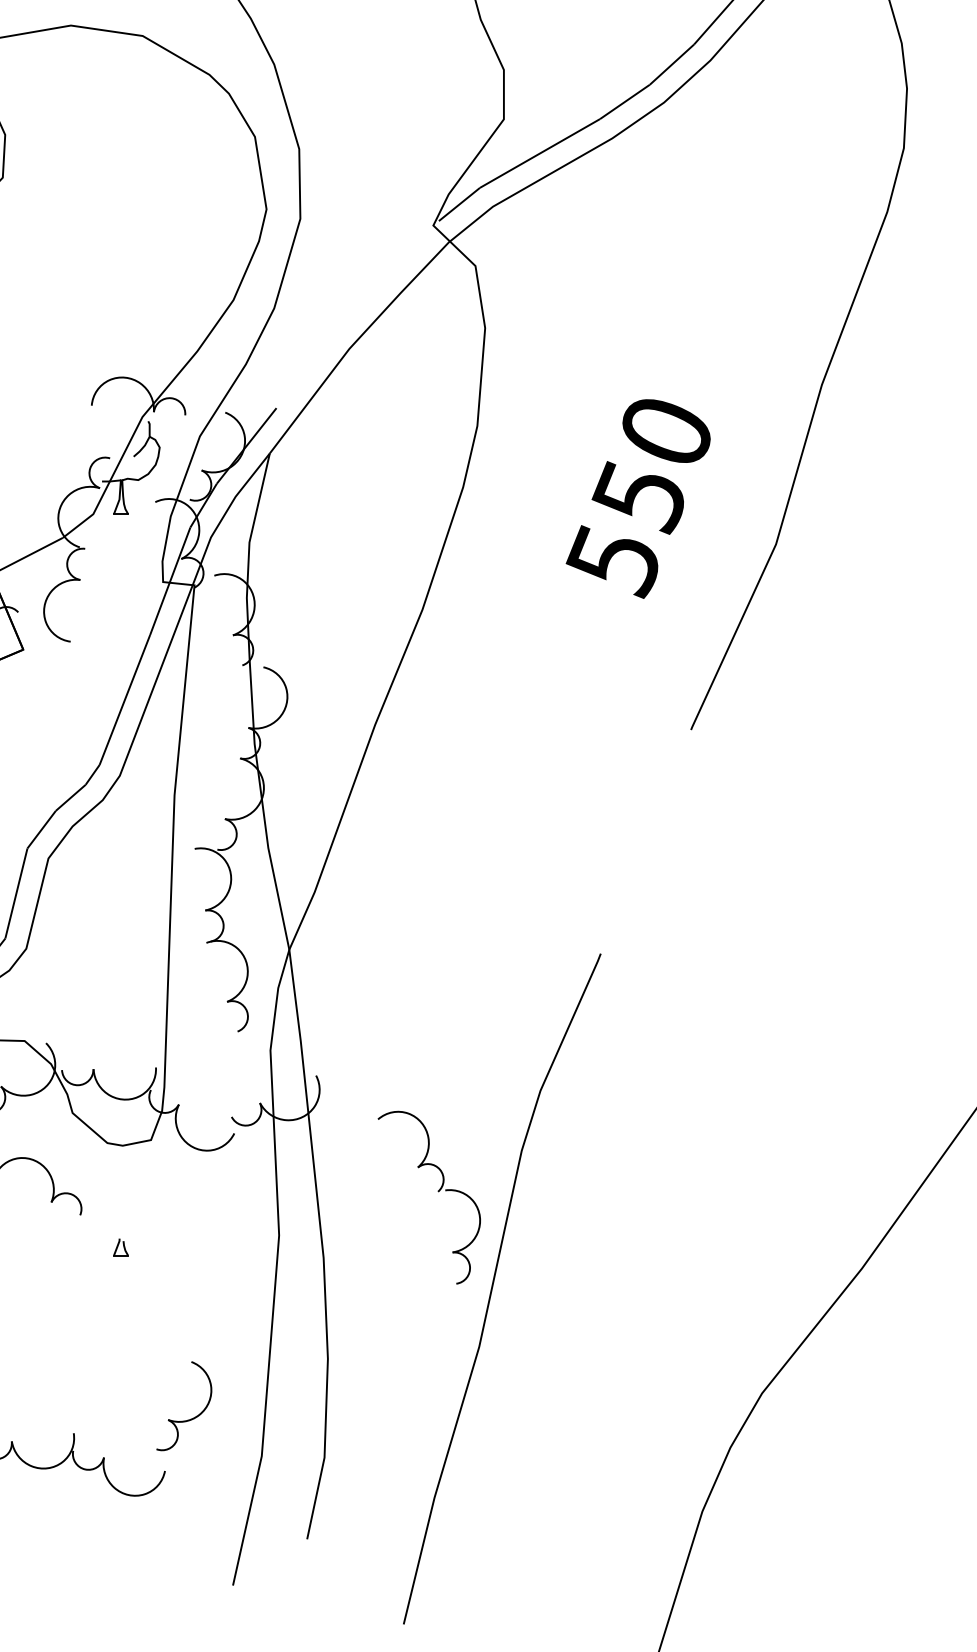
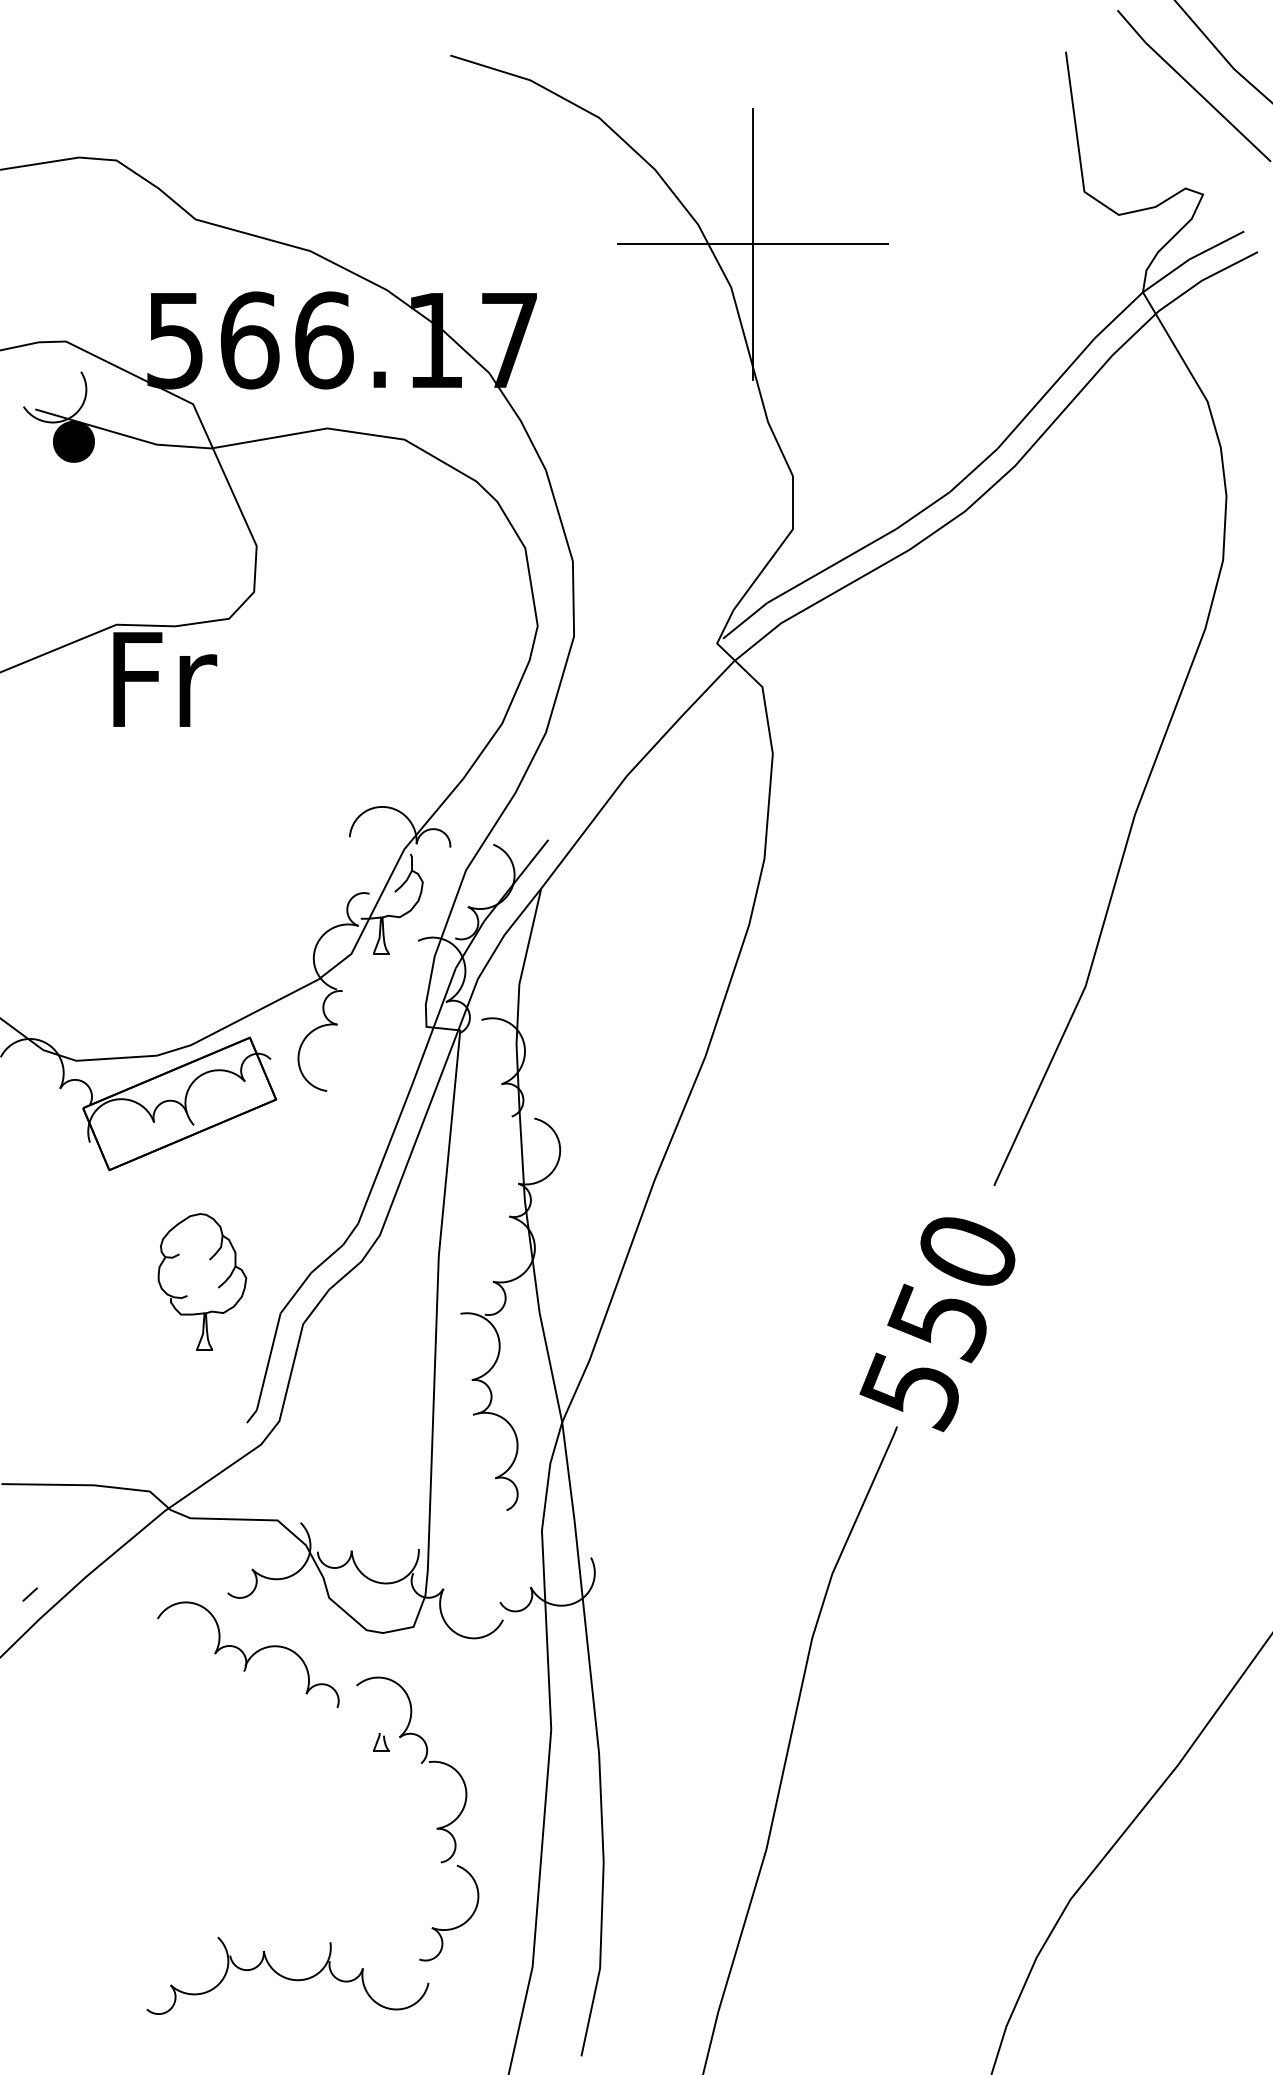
text: (638, 498) -> (937, 1324), moved
part: (437, 1190) -> (420, 1762), moved

